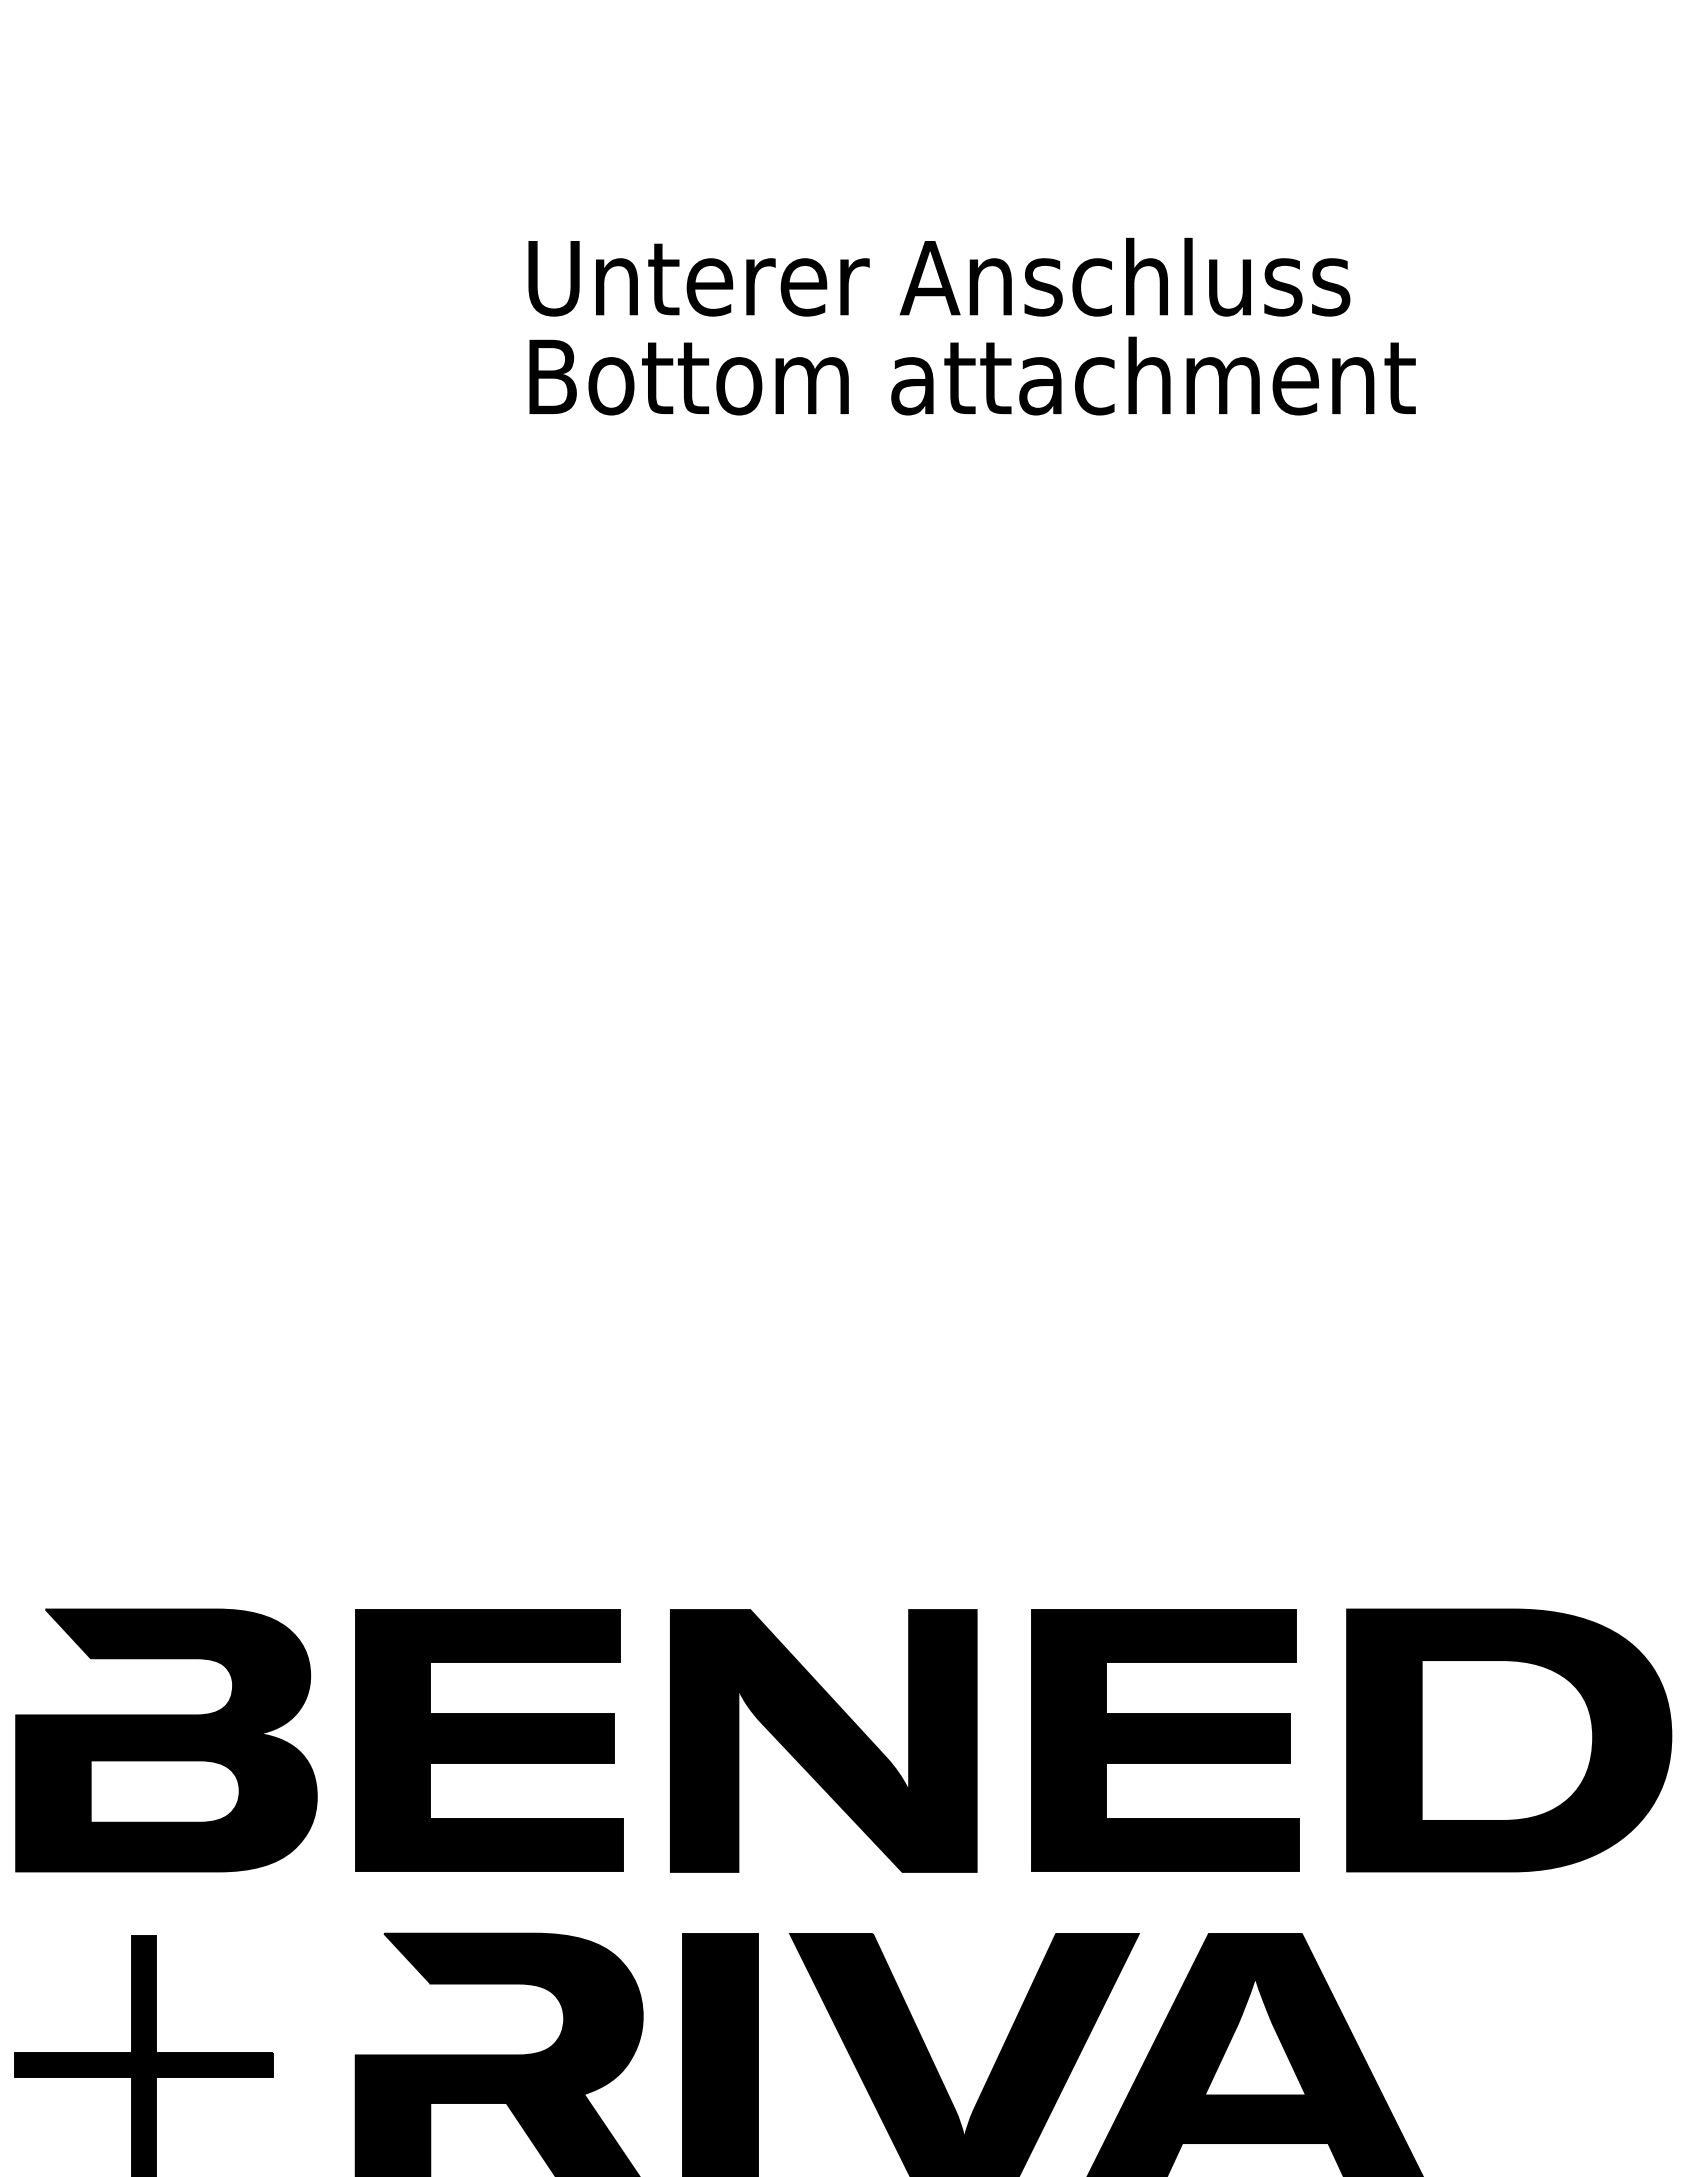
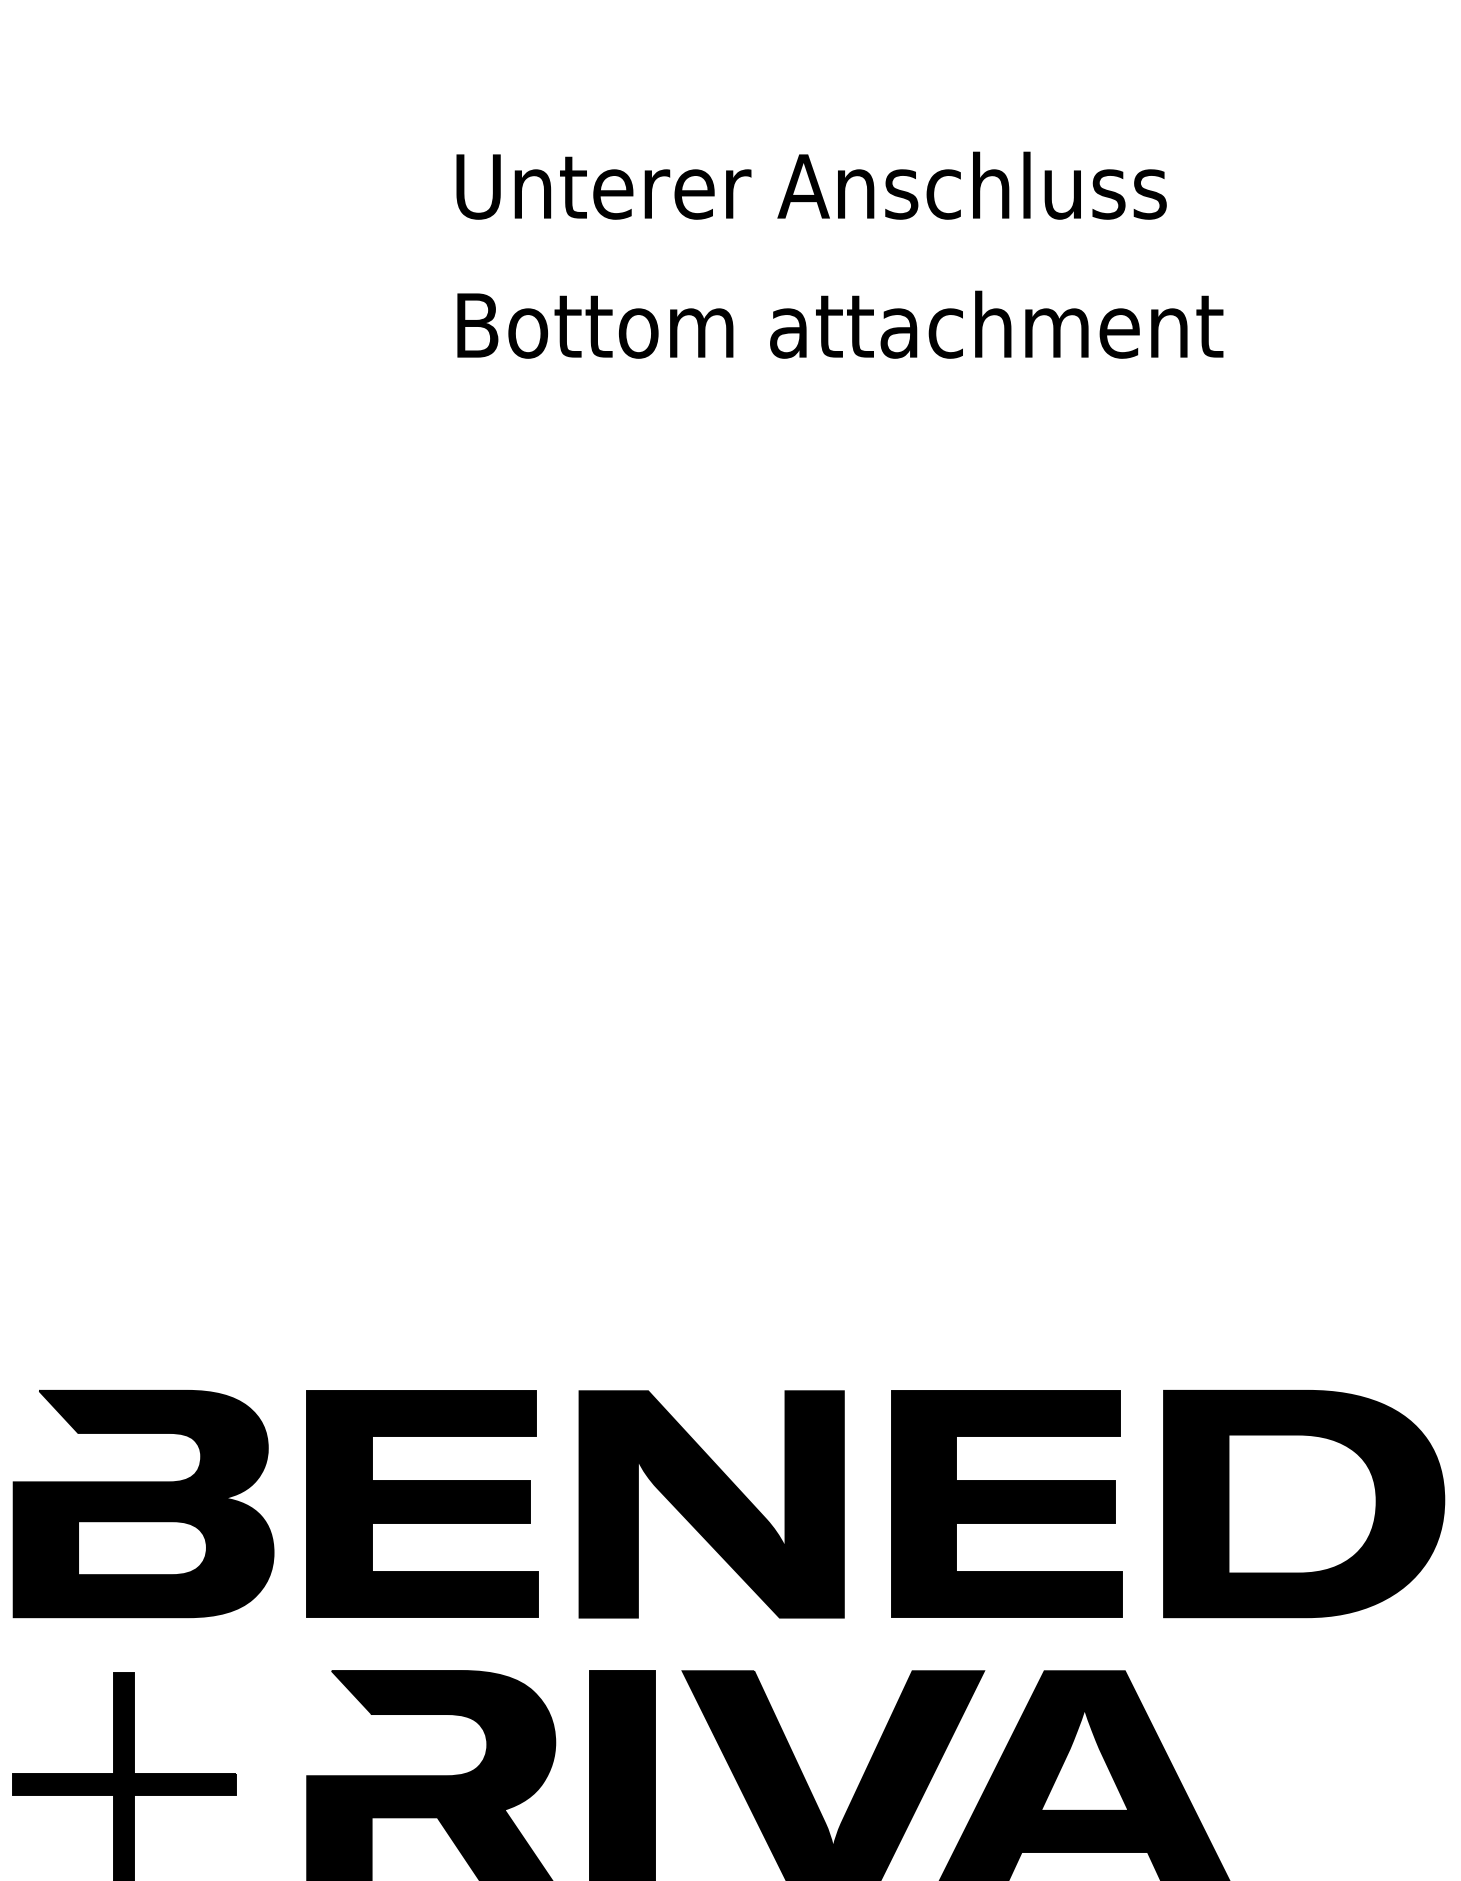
text: (939, 276) -> (811, 185), moved

